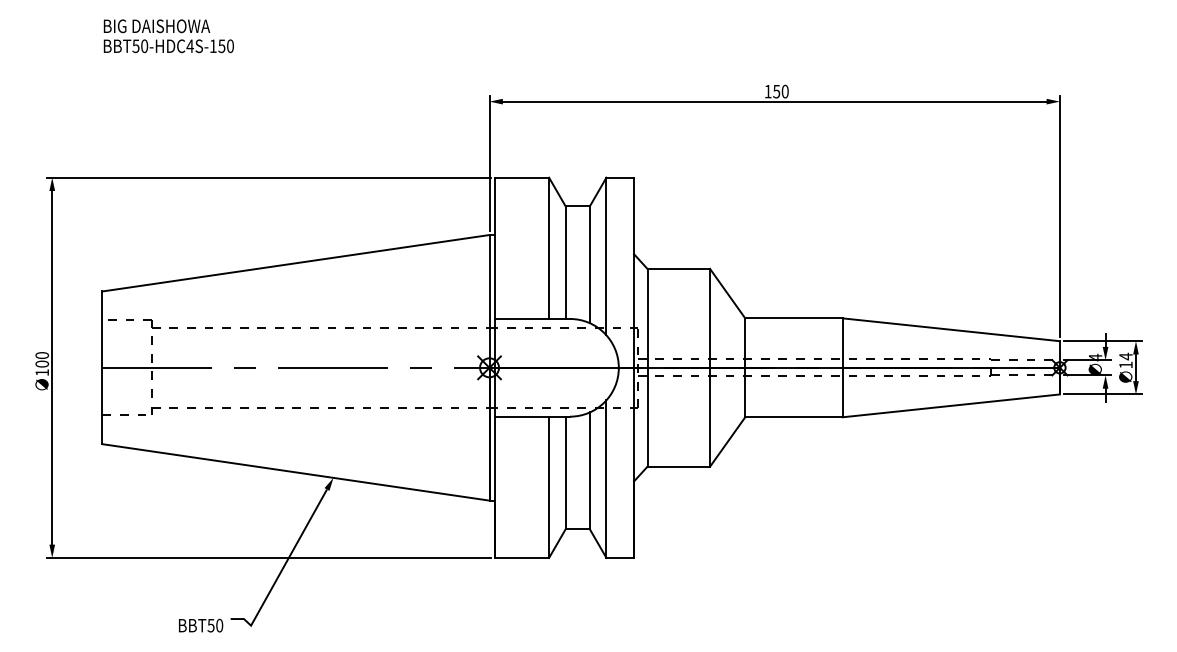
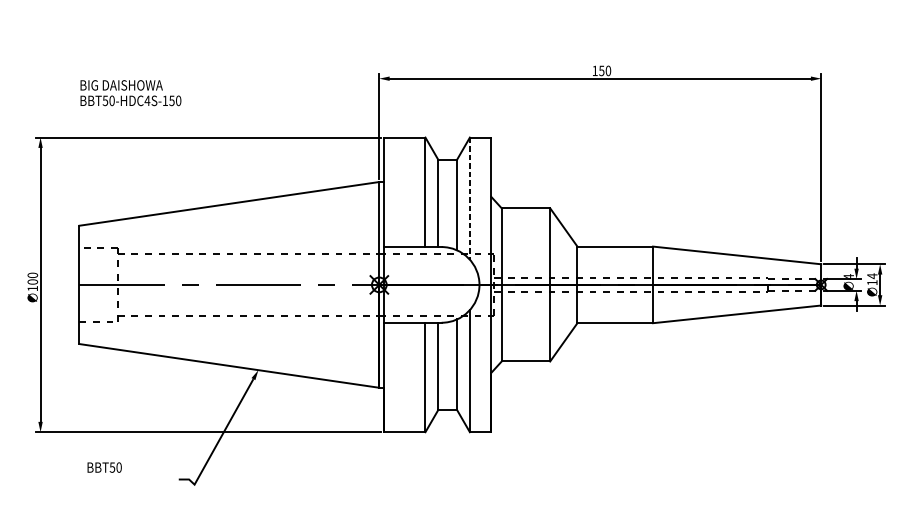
text: (168, 36) -> (130, 93), moved
line: (606, 256) -> (469, 198), solid -> dashed
text: (201, 625) -> (105, 467), moved

